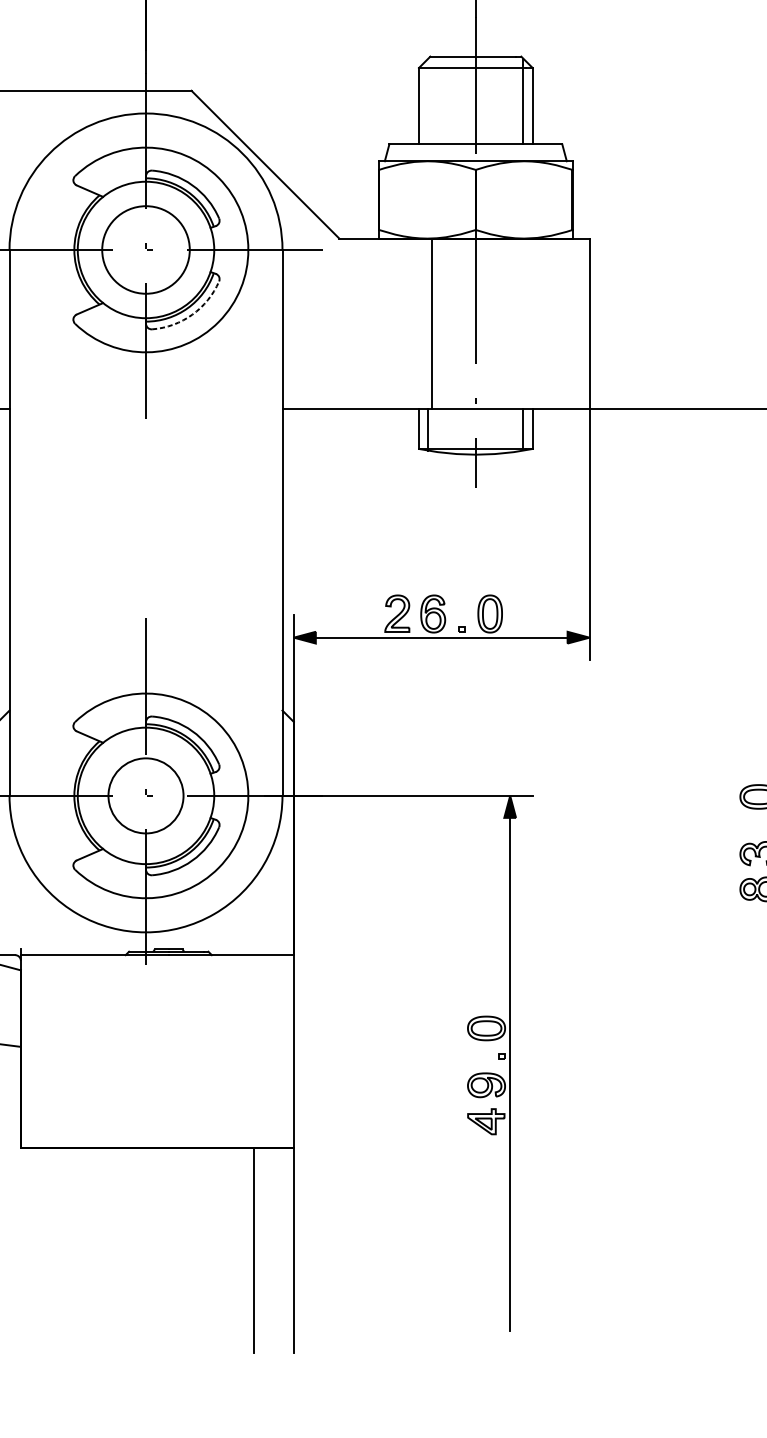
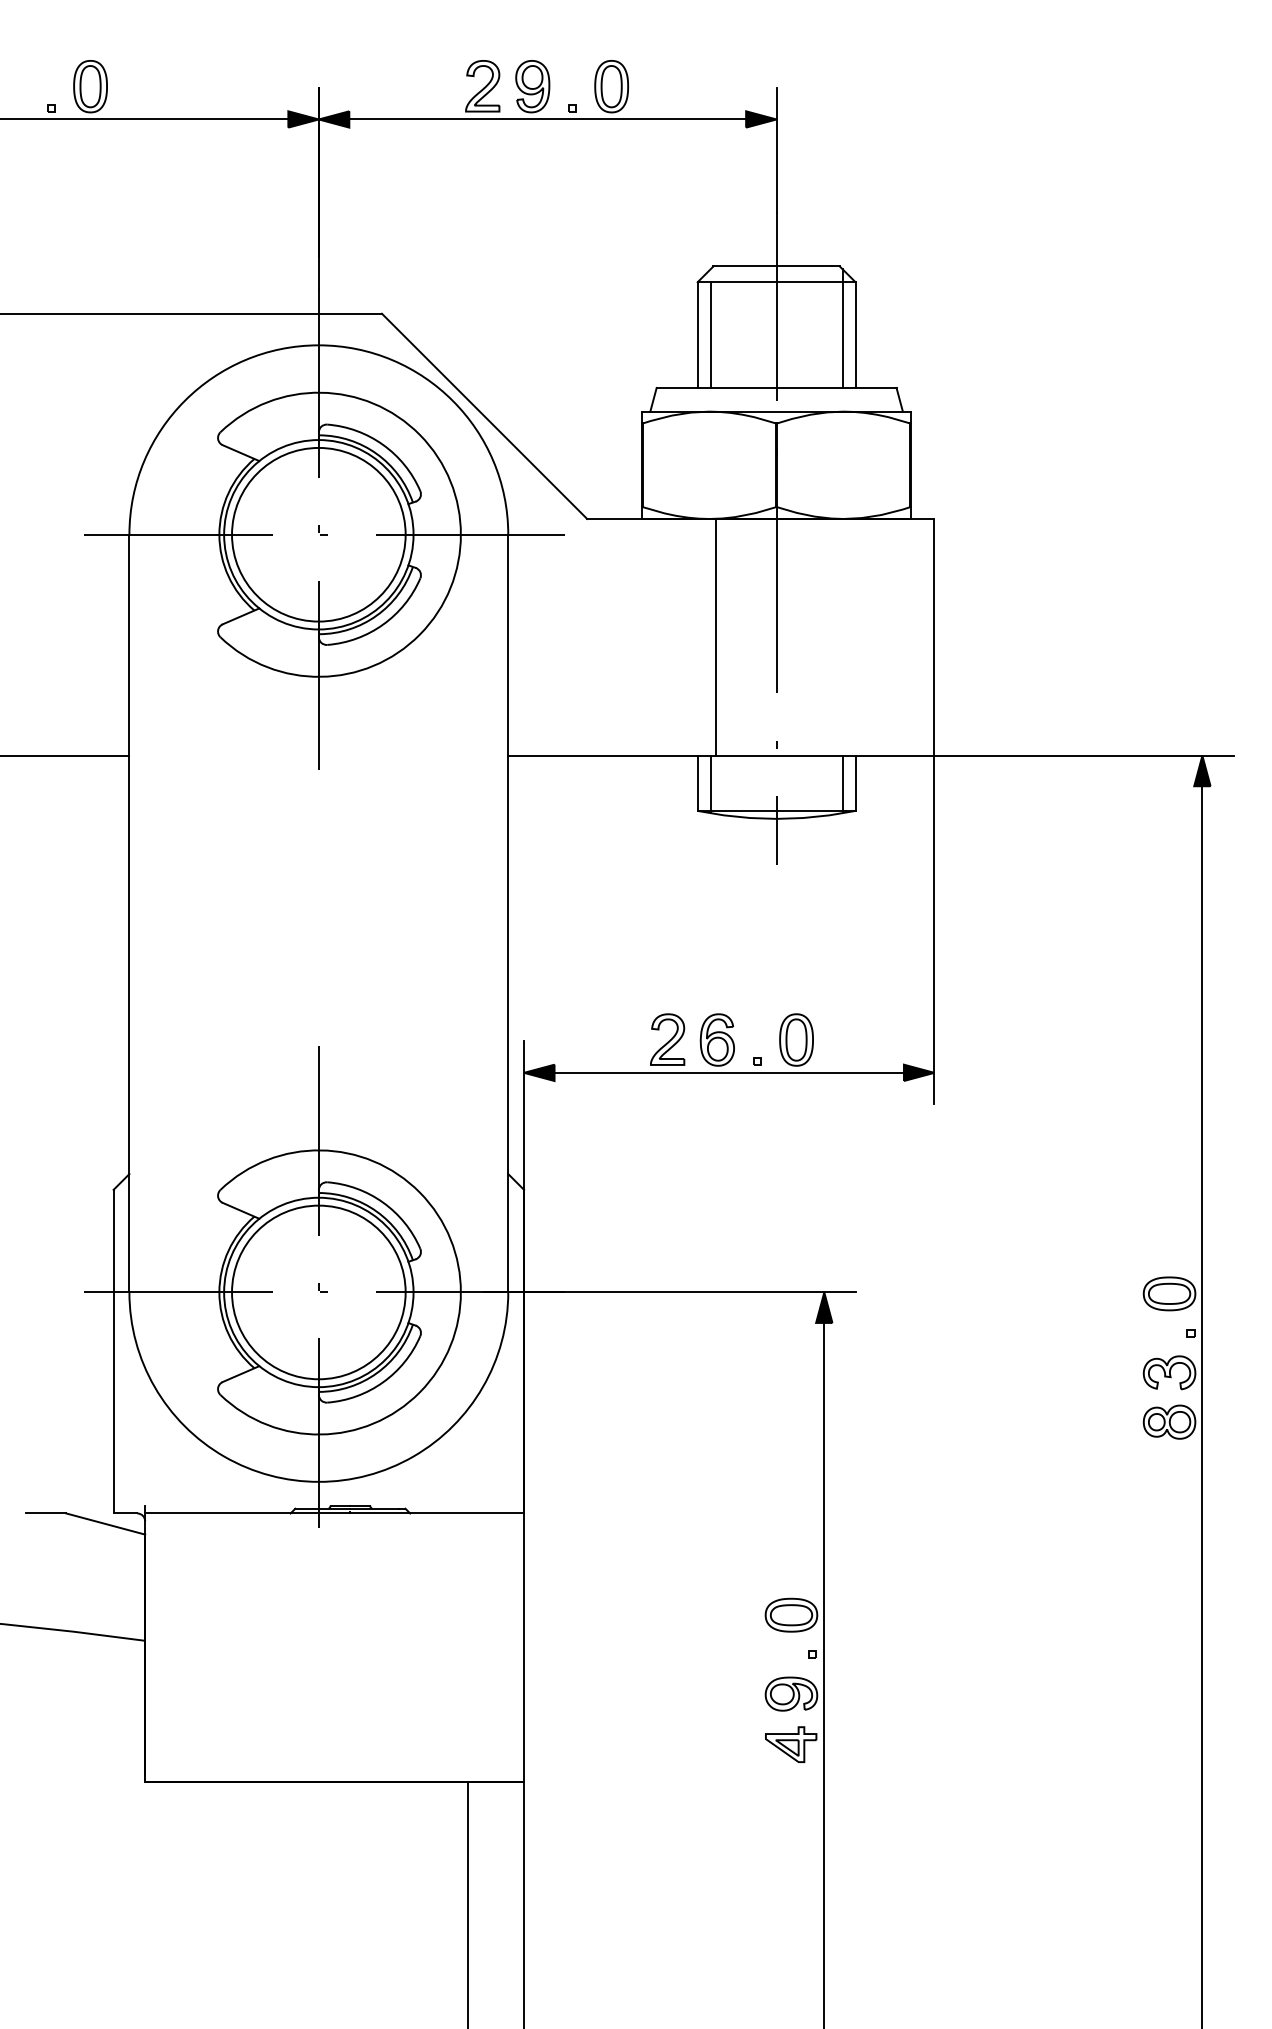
line: (428, 105) -> (710, 334), added
circle: (145, 249) -> (318, 534), size x1.43
arc: (192, 314) -> (383, 624), dashed -> solid
circle: (145, 795) -> (318, 1292), size x1.67

